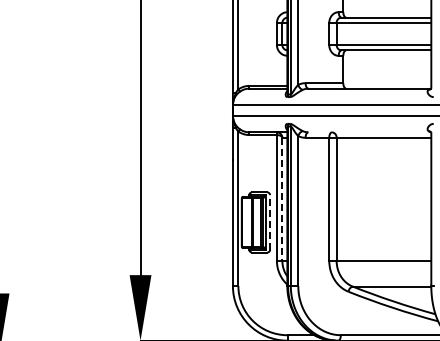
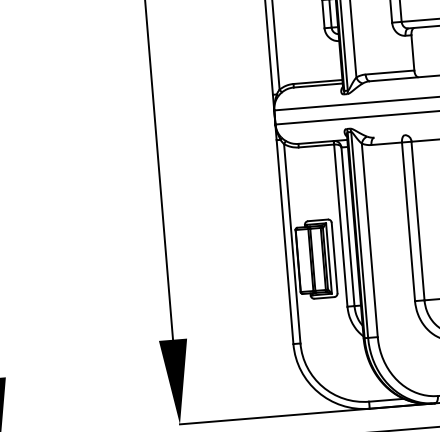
line: (282, 199) -> (348, 227), dashed -> solid
line: (270, 221) -> (335, 256), dashed -> solid

